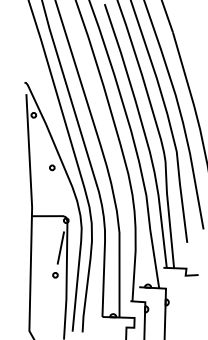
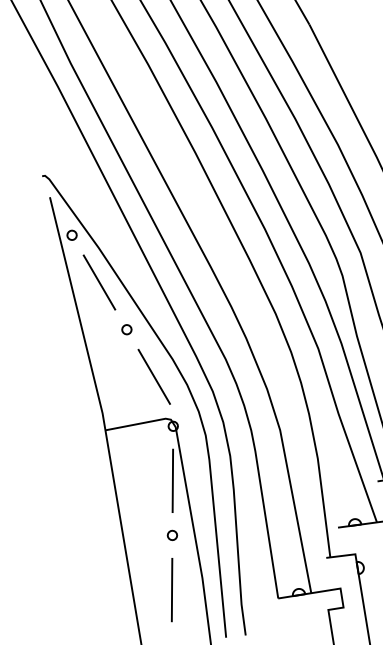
line: (42, 141) -> (98, 282), added
line: (61, 194) -> (154, 377), added
line: (49, 302) -> (170, 590), added

